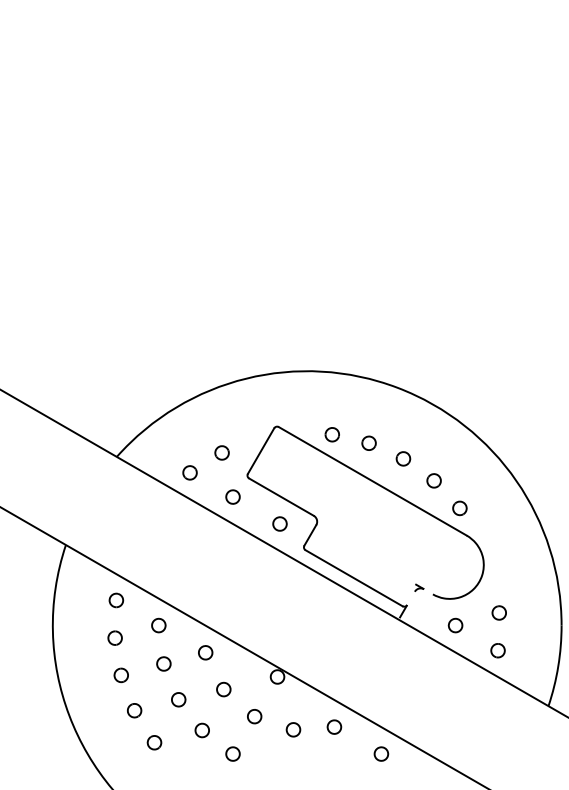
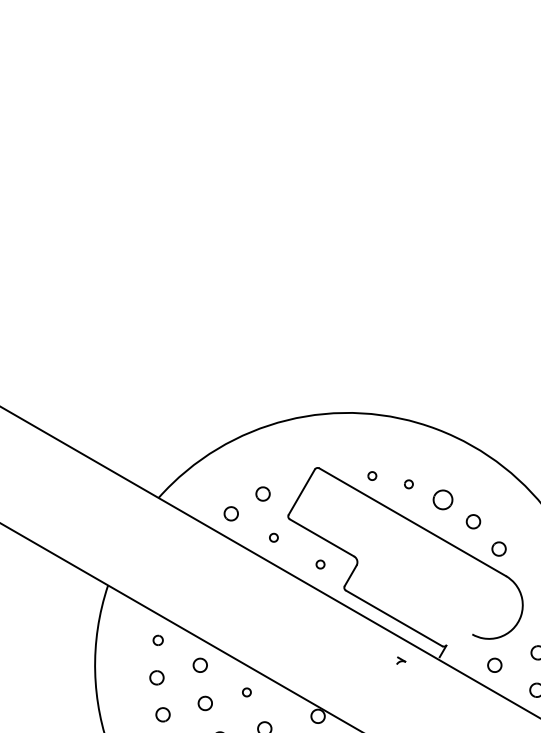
part: (331, 434) -> (371, 475), size x0.6
part: (368, 442) -> (408, 483), size x0.6
part: (403, 458) -> (443, 499), size x1.4
part: (232, 496) -> (273, 537), size x0.6
part: (279, 523) -> (320, 564), size x0.6
part: (419, 587) -> (401, 660), moved
part: (116, 600) -> (158, 640), size x0.7
part: (205, 652) -> (246, 692), size x0.6

